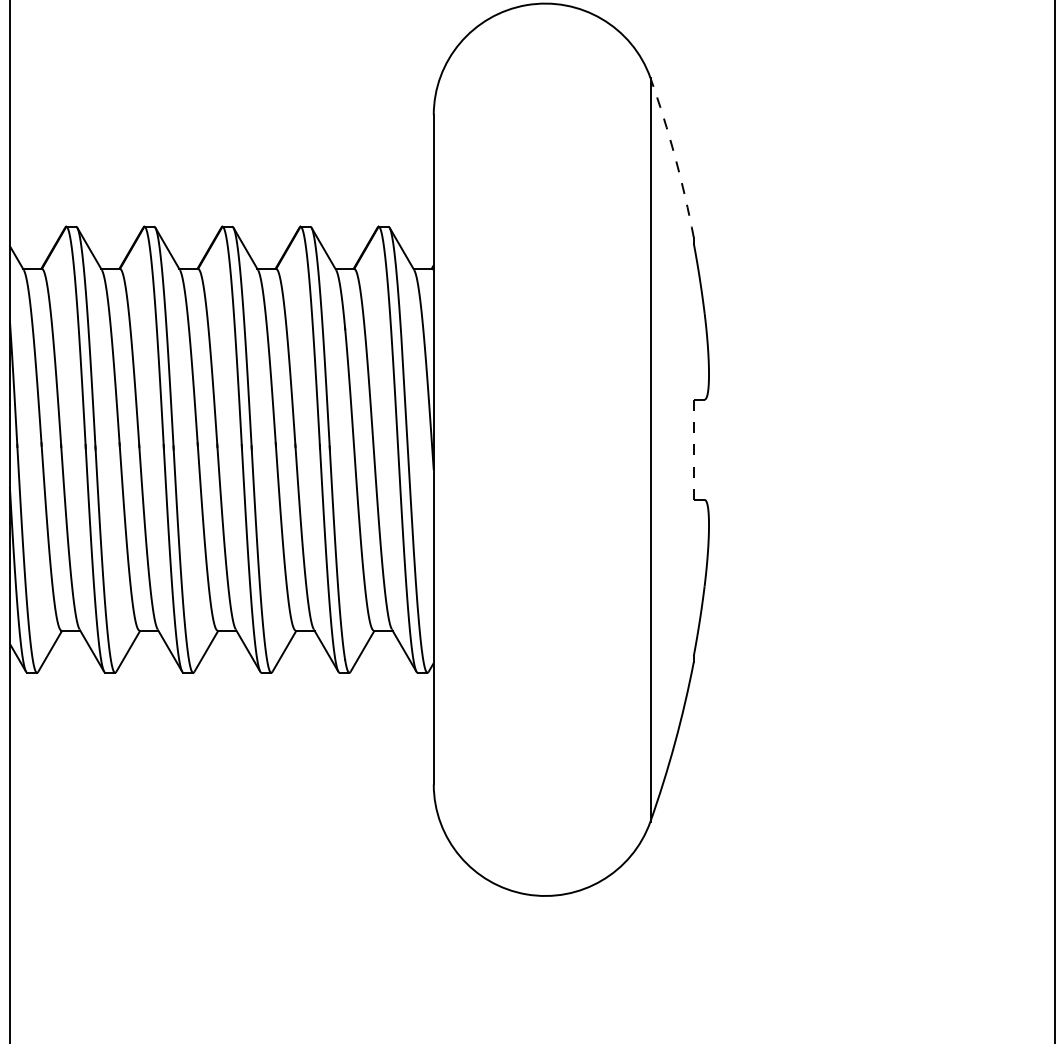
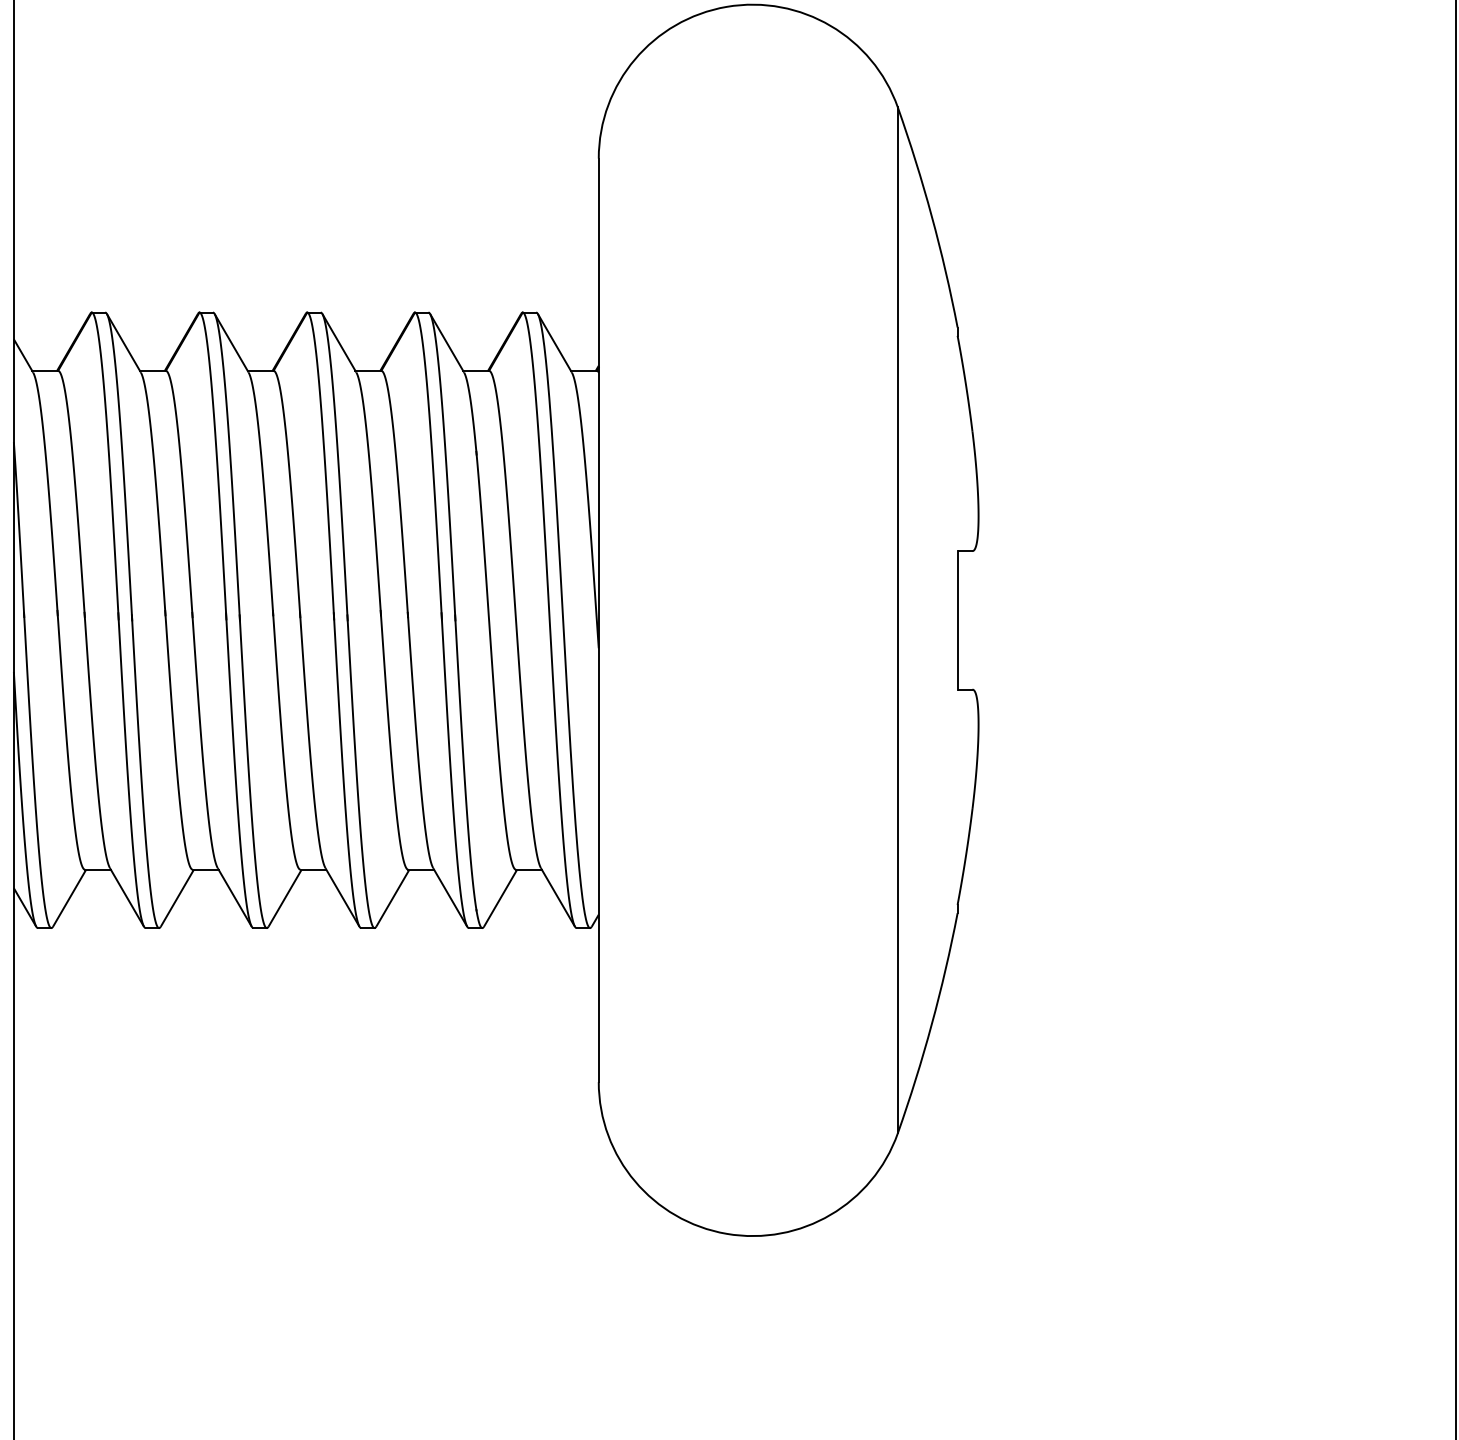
arc: (674, 157) -> (931, 216), dashed -> solid
line: (693, 449) -> (957, 619), dashed -> solid

